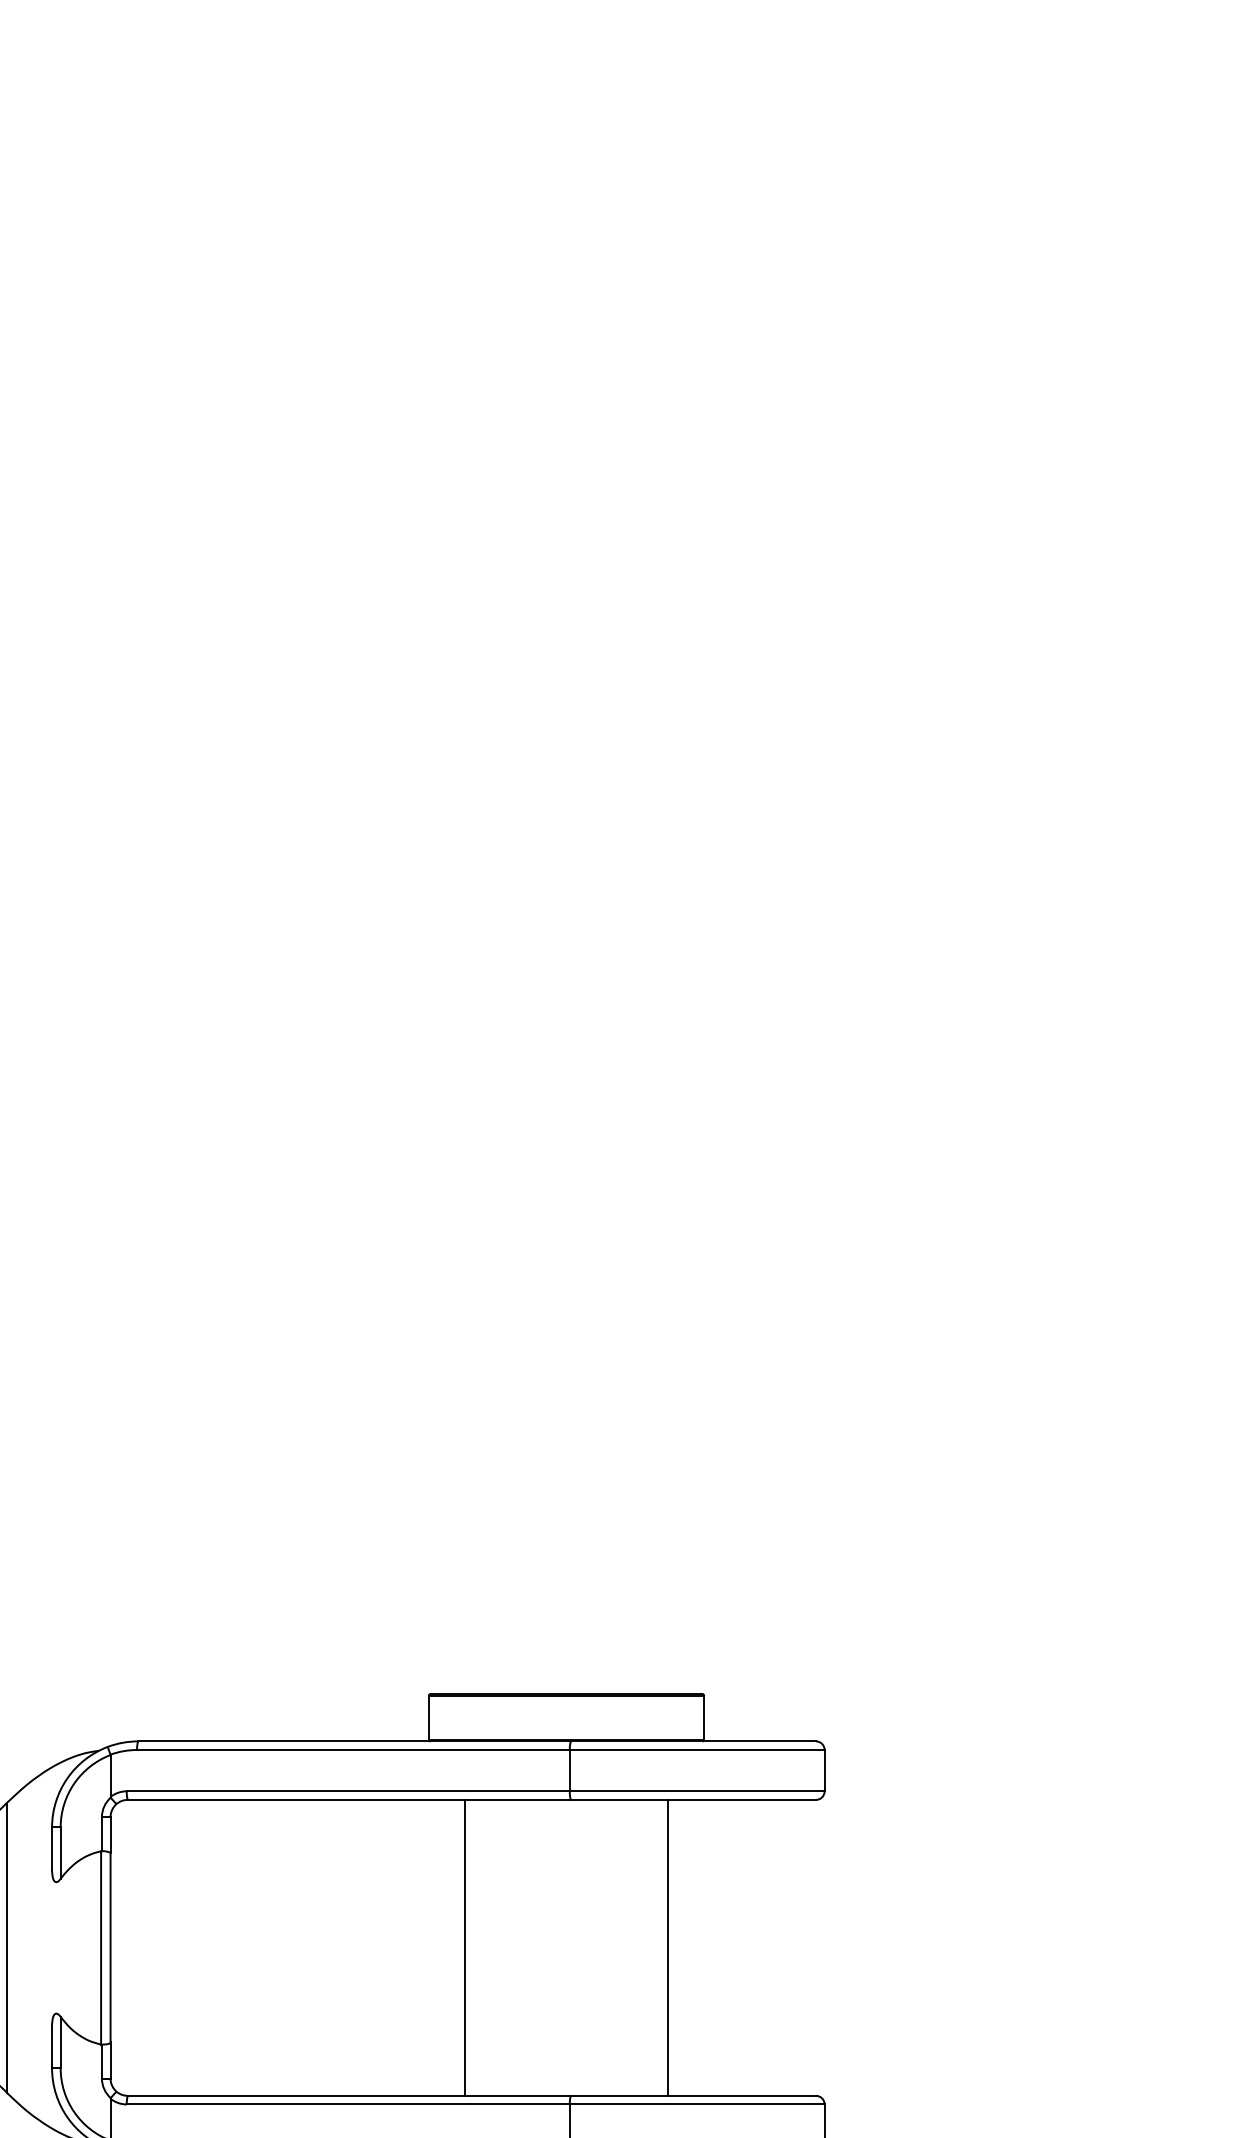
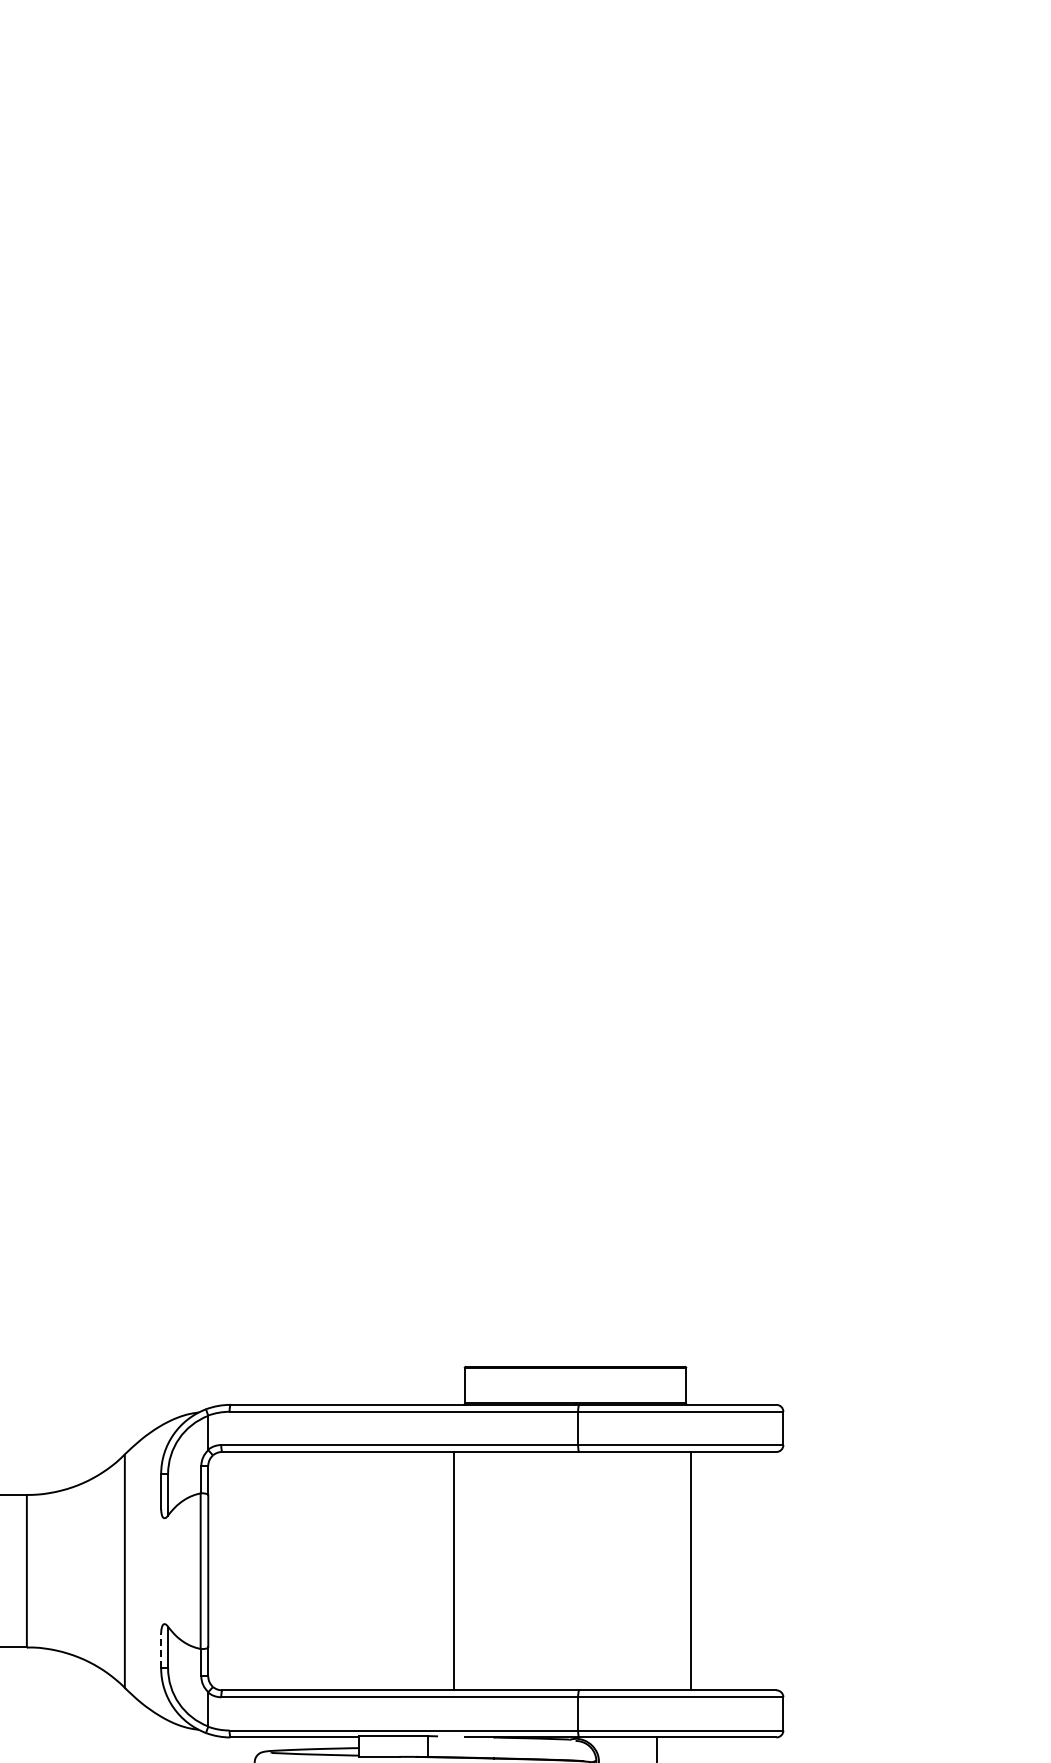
line: (464, 1947) -> (453, 1570), moved
line: (668, 1947) -> (691, 1570), moved
line: (52, 2046) -> (161, 1650), solid -> dashed

